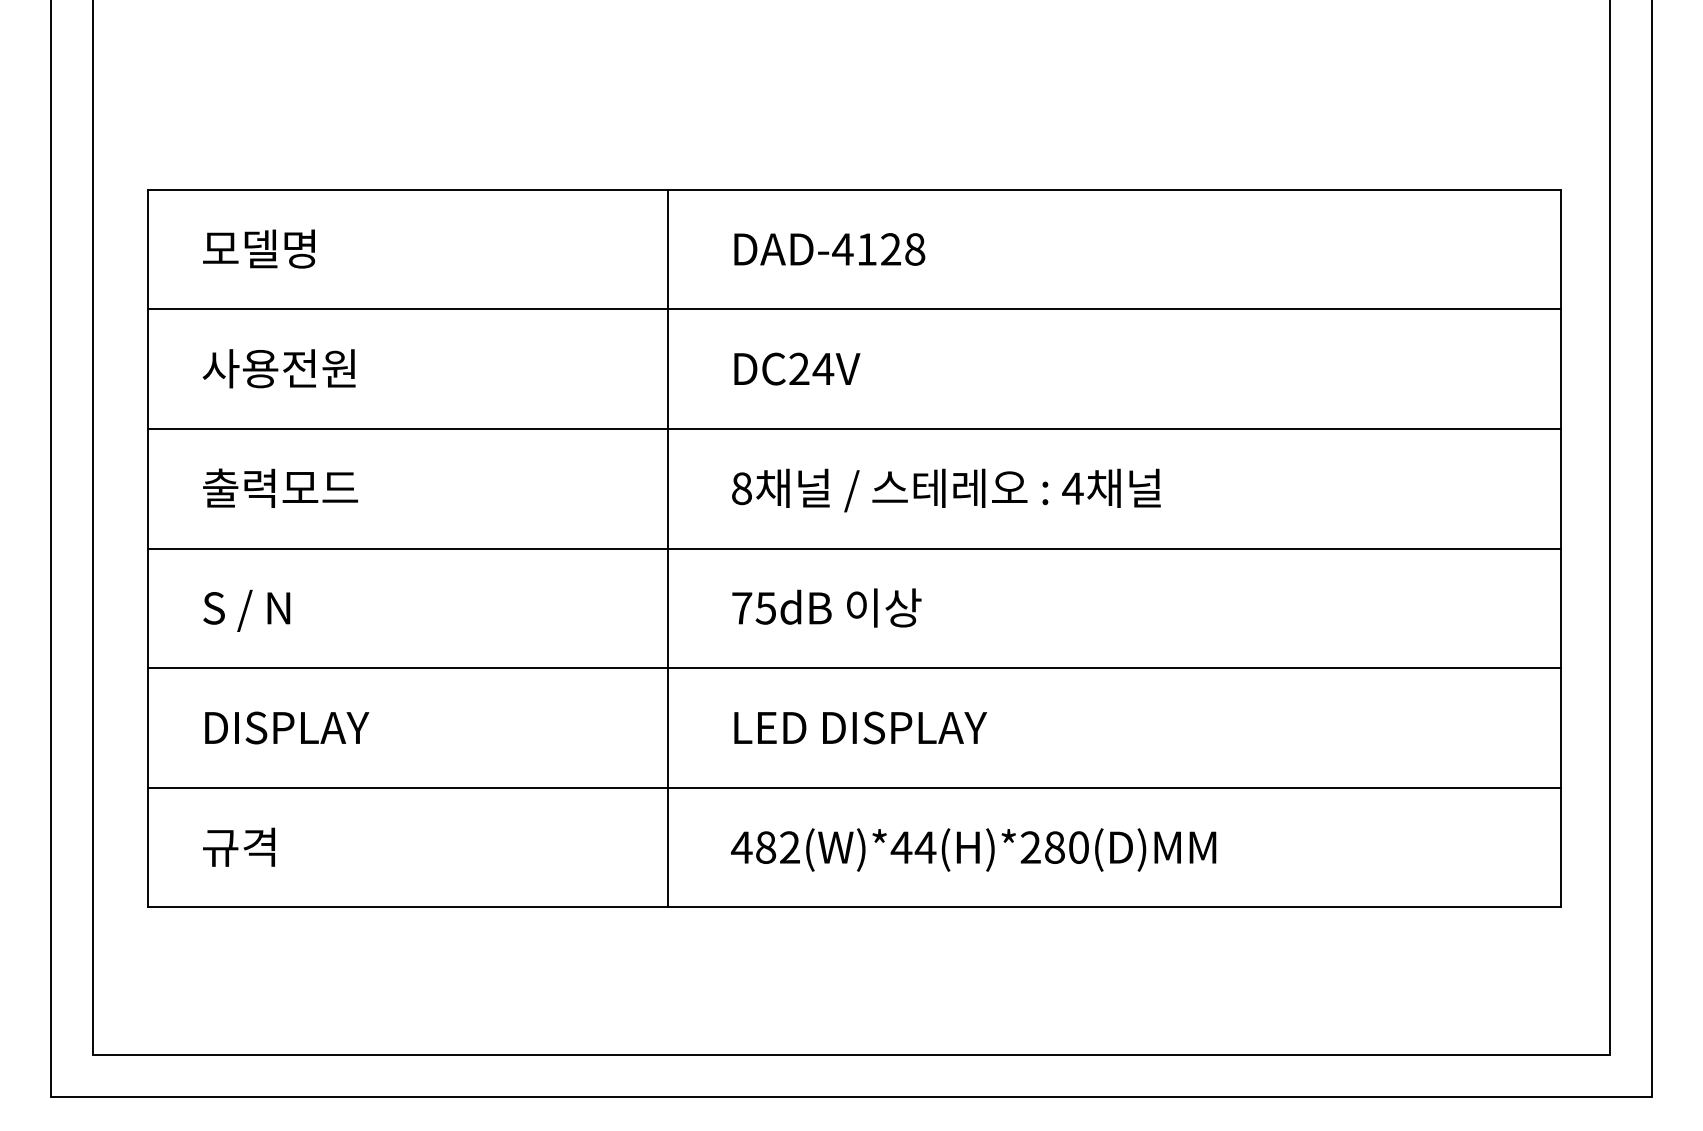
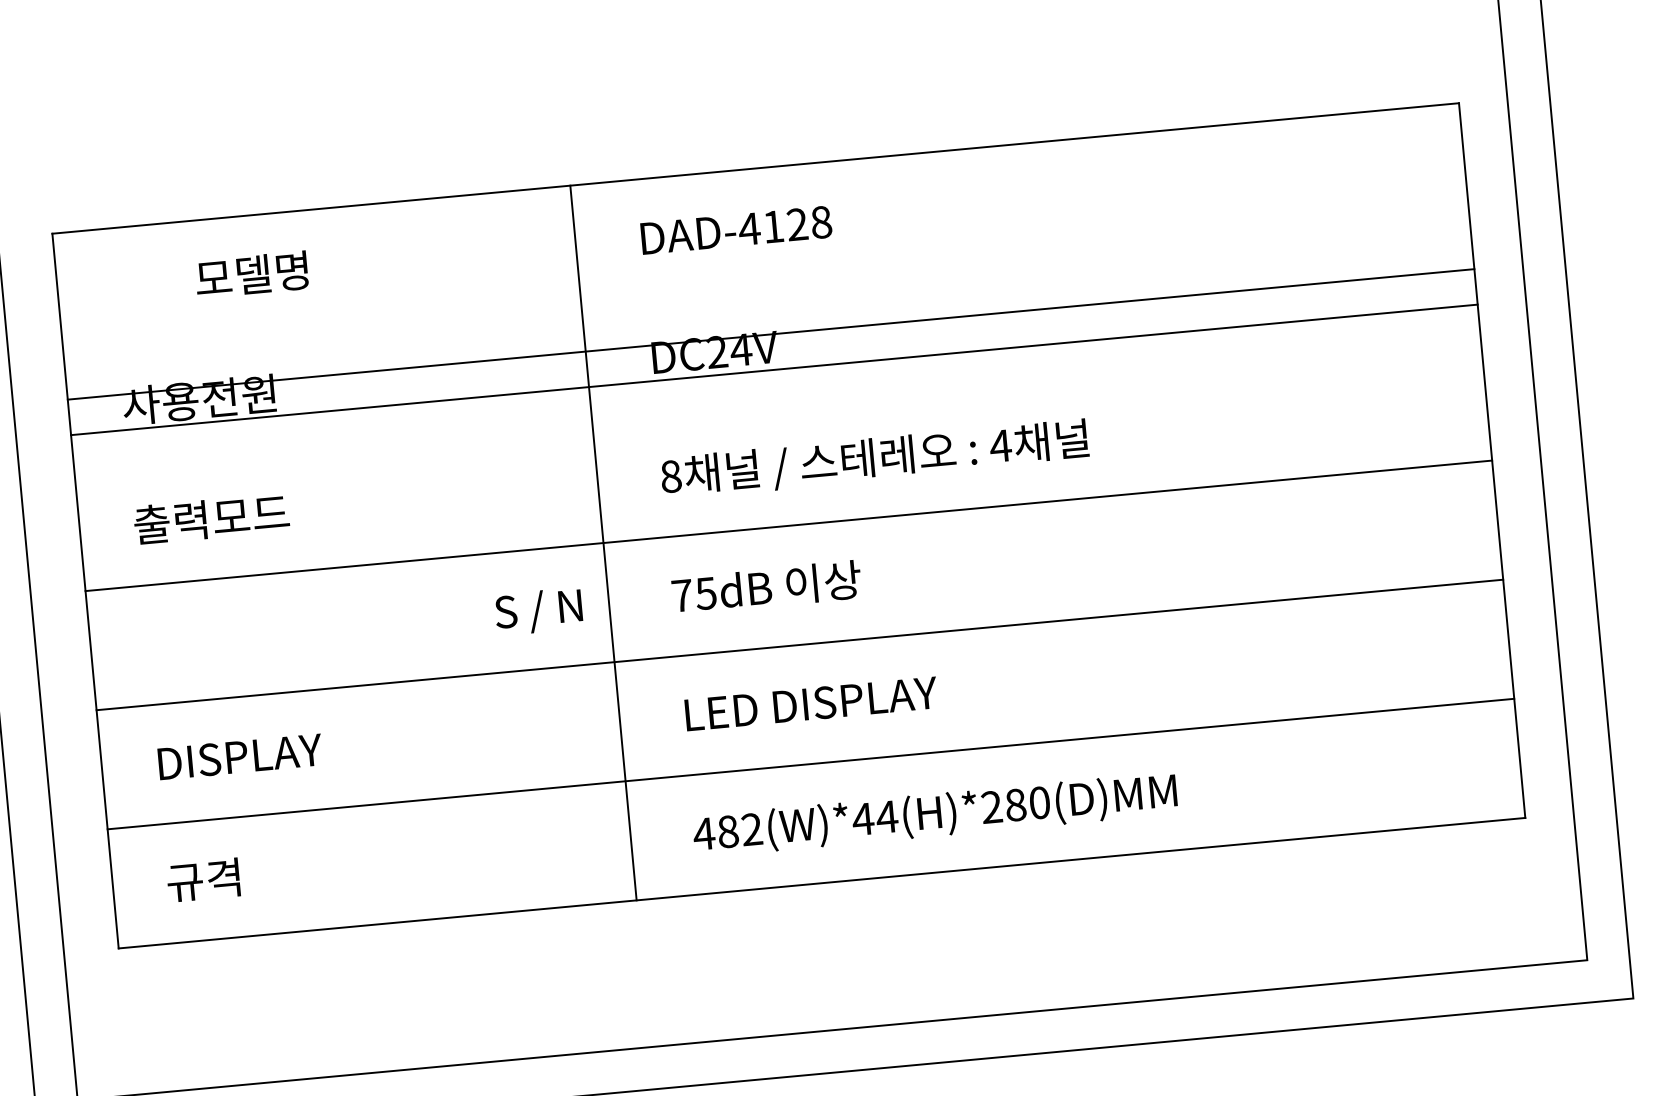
text: (258, 248) -> (251, 274), moved
line: (854, 309) -> (770, 334), moved
line: (854, 428) -> (774, 369), moved
text: (246, 610) -> (538, 611), moved

